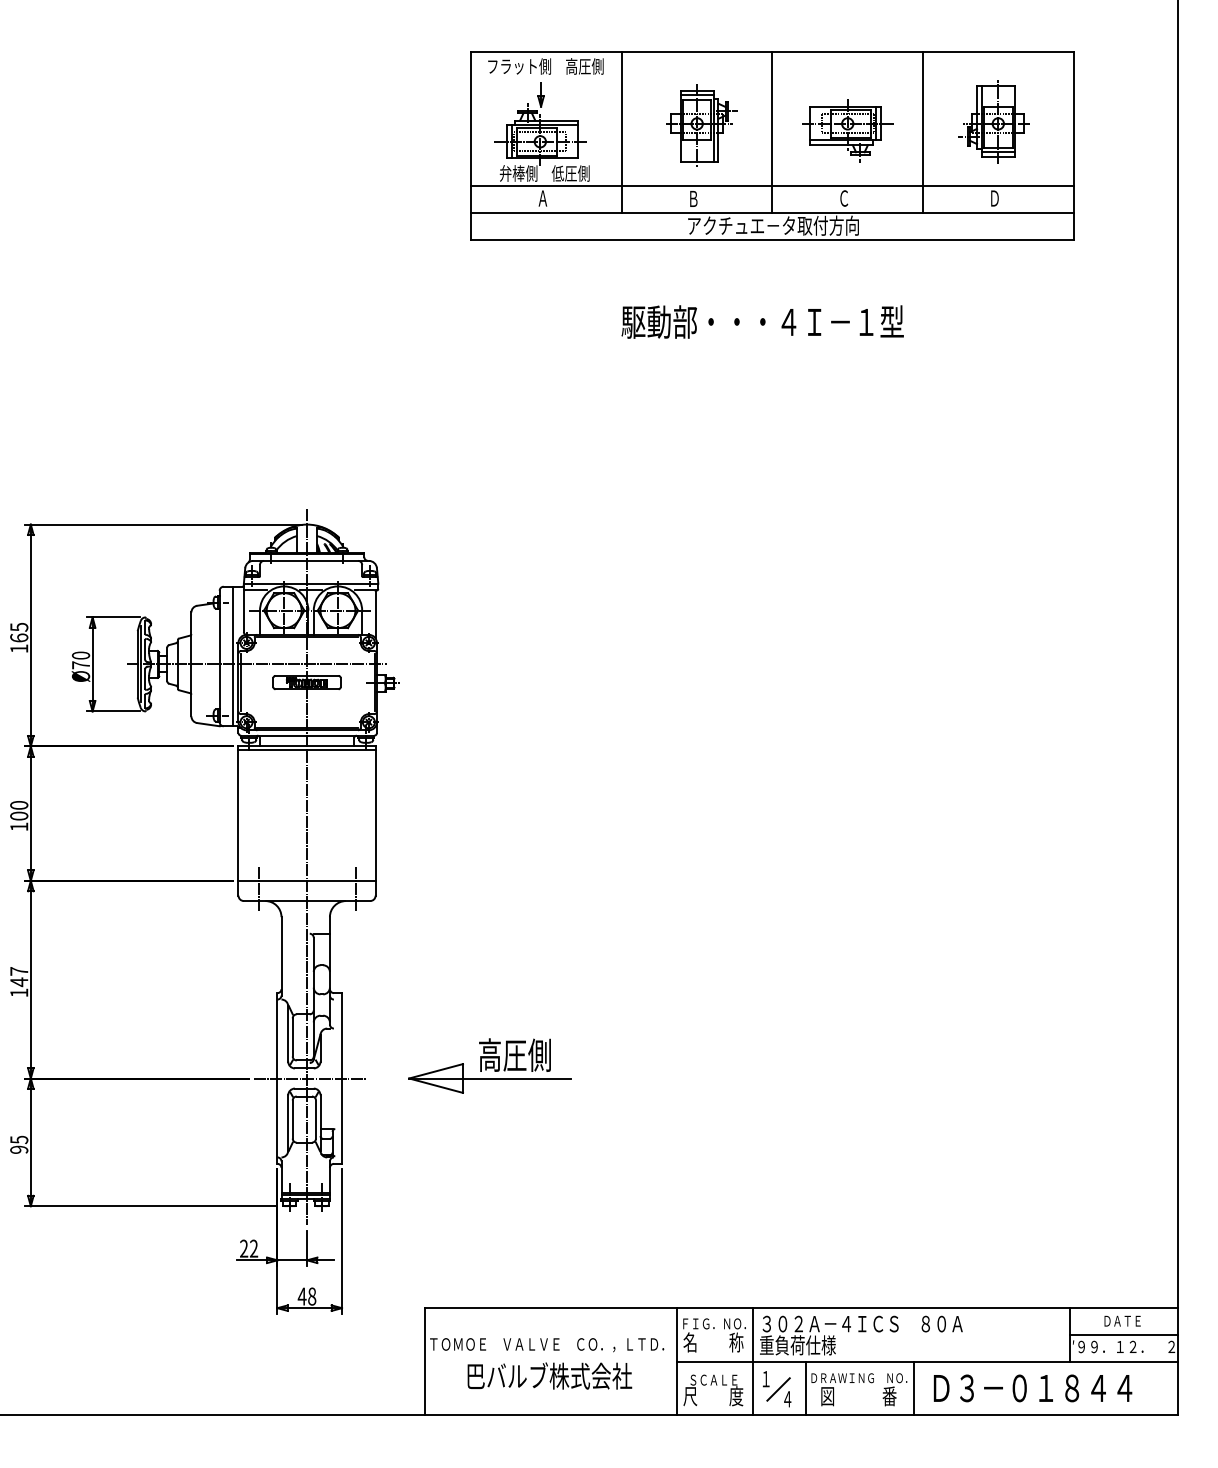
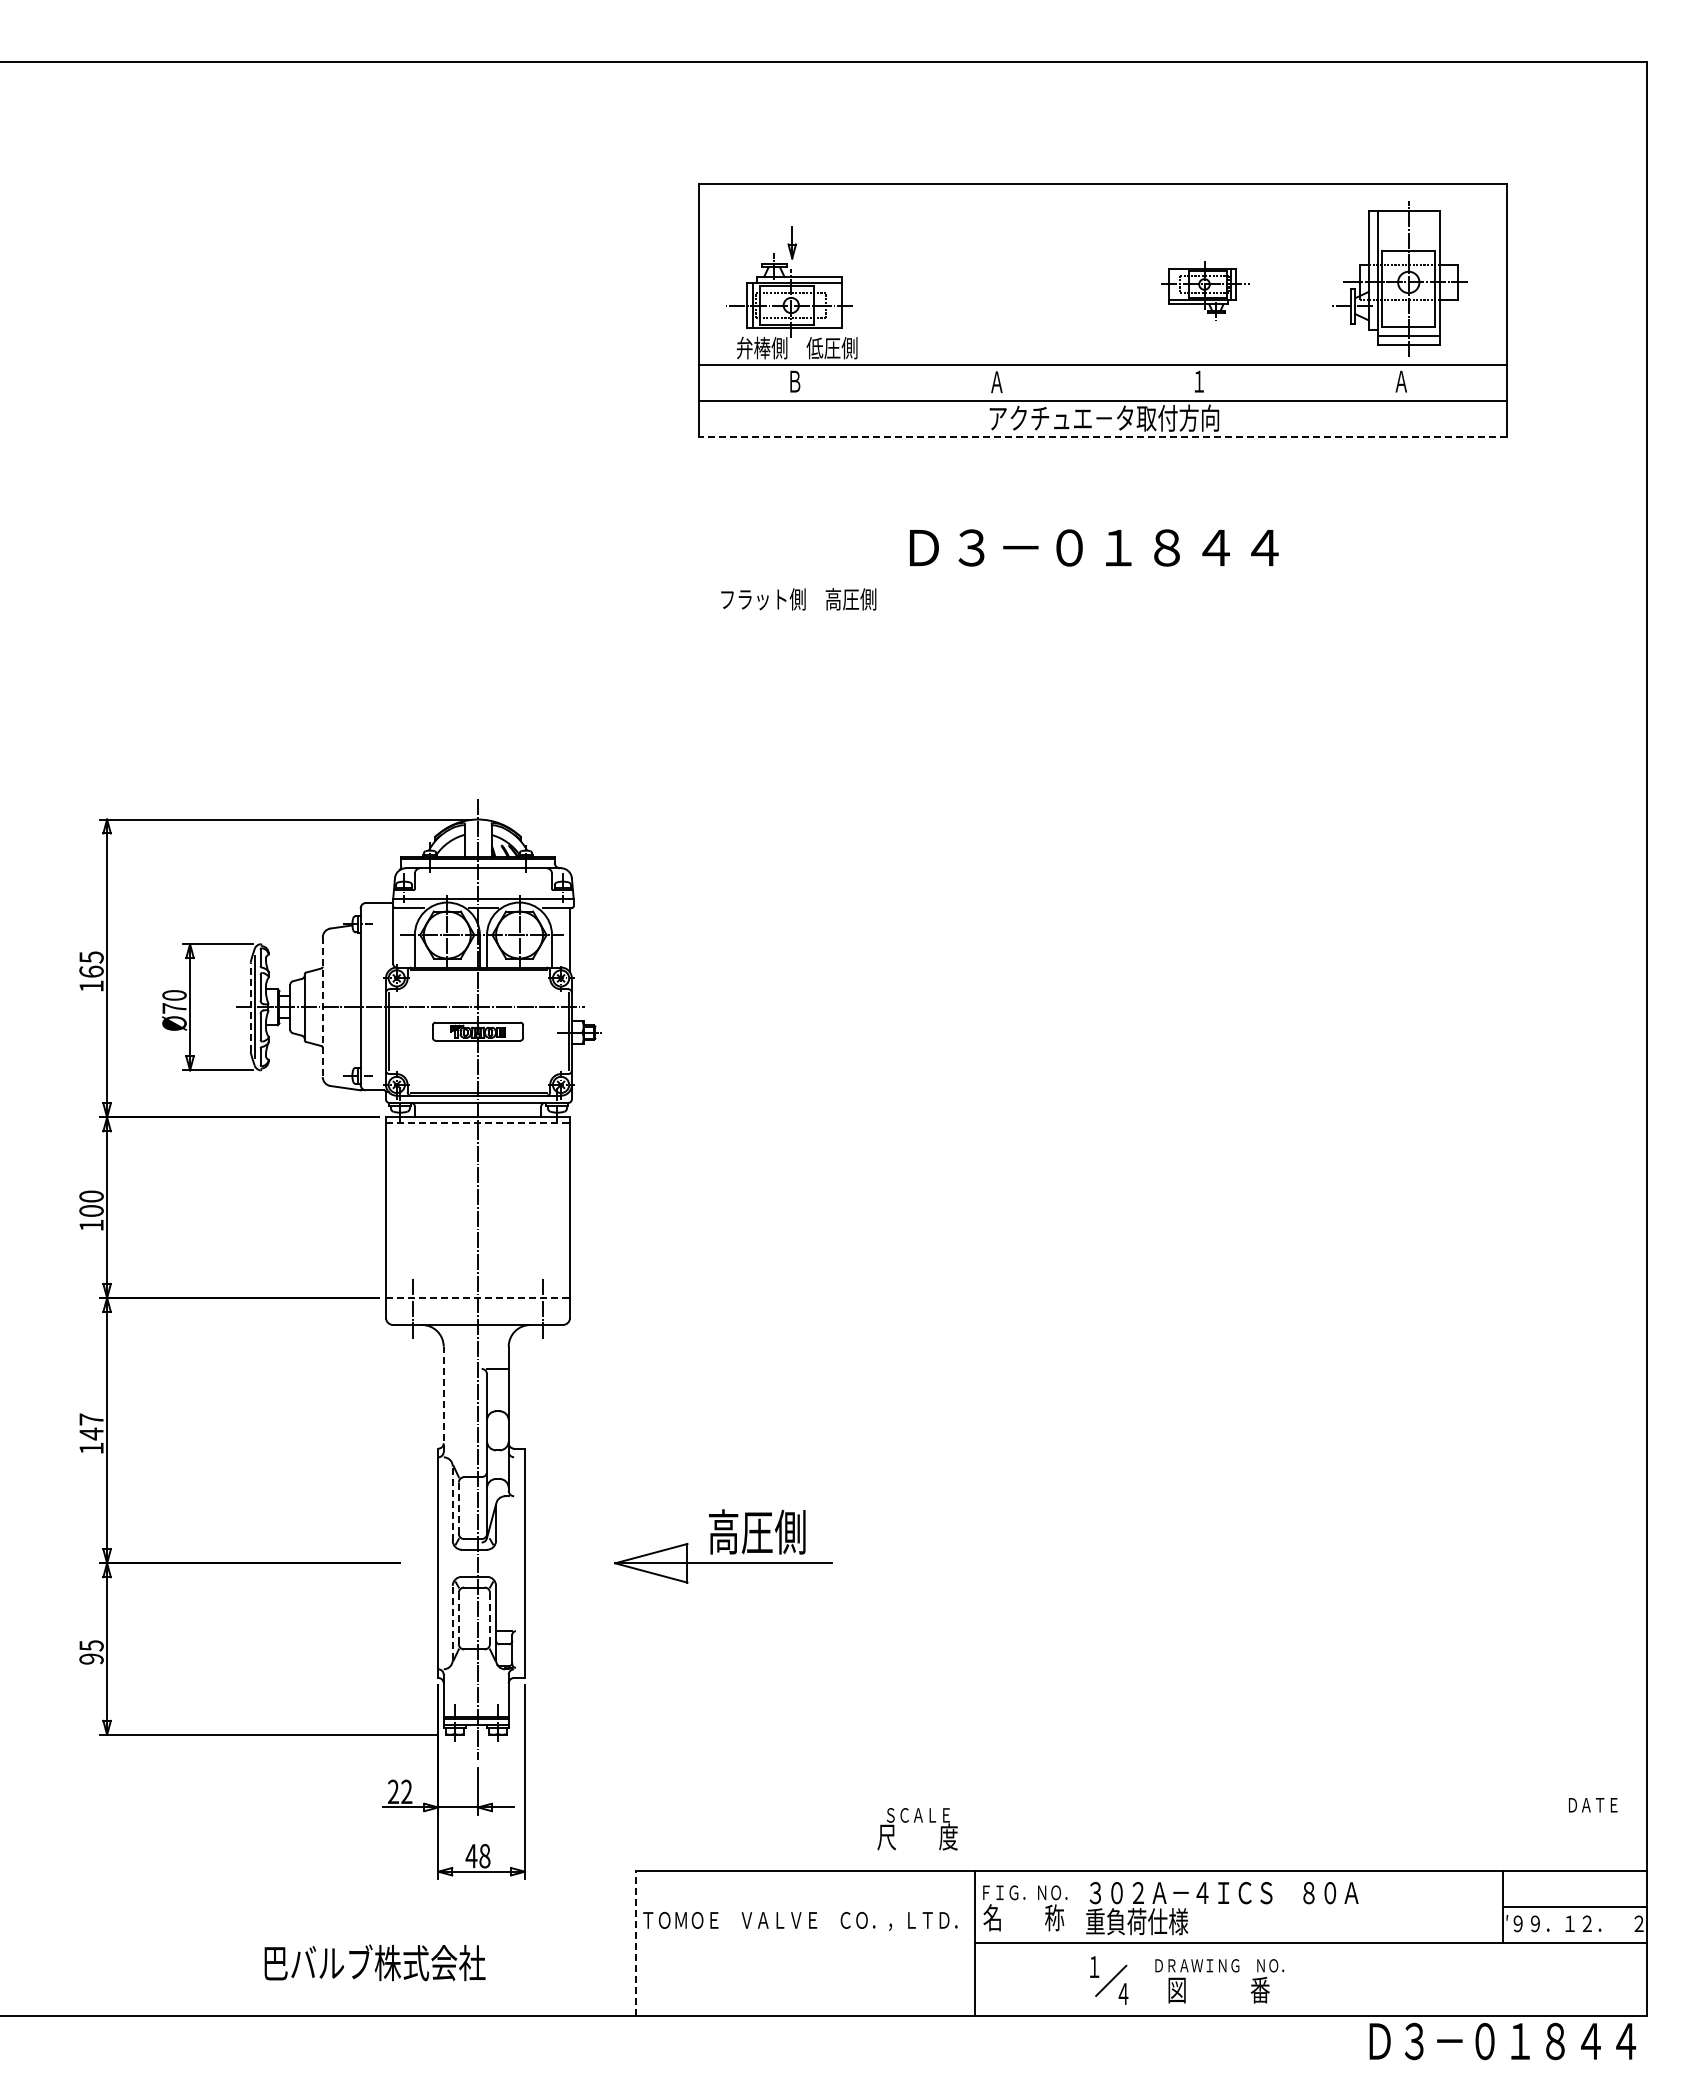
text: (545, 66) -> (798, 599), moved
part: (993, 121) -> (1399, 278), size x1.4
part: (701, 125) -> (1007, 283), removed
part: (848, 131) -> (1205, 291), size x0.7
line: (621, 132) -> (900, 292), removed
line: (772, 132) -> (1102, 292), removed
line: (923, 132) -> (1305, 292), removed
text: (542, 198) -> (794, 381), Ａ -> Ｂ
text: (844, 198) -> (1199, 381), Ｃ -> １
text: (994, 198) -> (1400, 381), Ｄ -> Ａ
text: (693, 199) -> (996, 382), Ｂ -> Ａ
line: (772, 240) -> (1102, 437), solid -> dashed
text: (762, 322) -> (1089, 547), 駆動部・・・４Ｉ－１型 -> Ｄ３－０１８４４
line: (232, 656) -> (378, 996), removed
line: (137, 664) -> (250, 1007), solid -> dashed
line: (191, 664) -> (322, 1007), solid -> dashed
line: (307, 750) -> (478, 1122), solid -> dashed
line: (307, 880) -> (478, 1297), solid -> dashed
line: (281, 956) -> (443, 1399), solid -> dashed
line: (288, 1033) -> (452, 1503), solid -> dashed
line: (292, 1037) -> (458, 1508), solid -> dashed
line: (309, 1078) -> (481, 1563), removed
line: (292, 1119) -> (458, 1618), solid -> dashed
line: (316, 1119) -> (490, 1618), solid -> dashed
line: (288, 1122) -> (452, 1622), solid -> dashed
text: (1122, 1321) -> (1593, 1805), moved
line: (424, 1360) -> (635, 1942), solid -> dashed
line: (752, 1361) -> (1076, 1943), removed
text: (549, 1375) -> (374, 1962), moved
line: (806, 1388) -> (1148, 1979), removed
line: (914, 1388) -> (1293, 1979), removed
text: (1032, 1388) -> (1502, 2041), moved
text: (713, 1390) -> (917, 1829), moved

